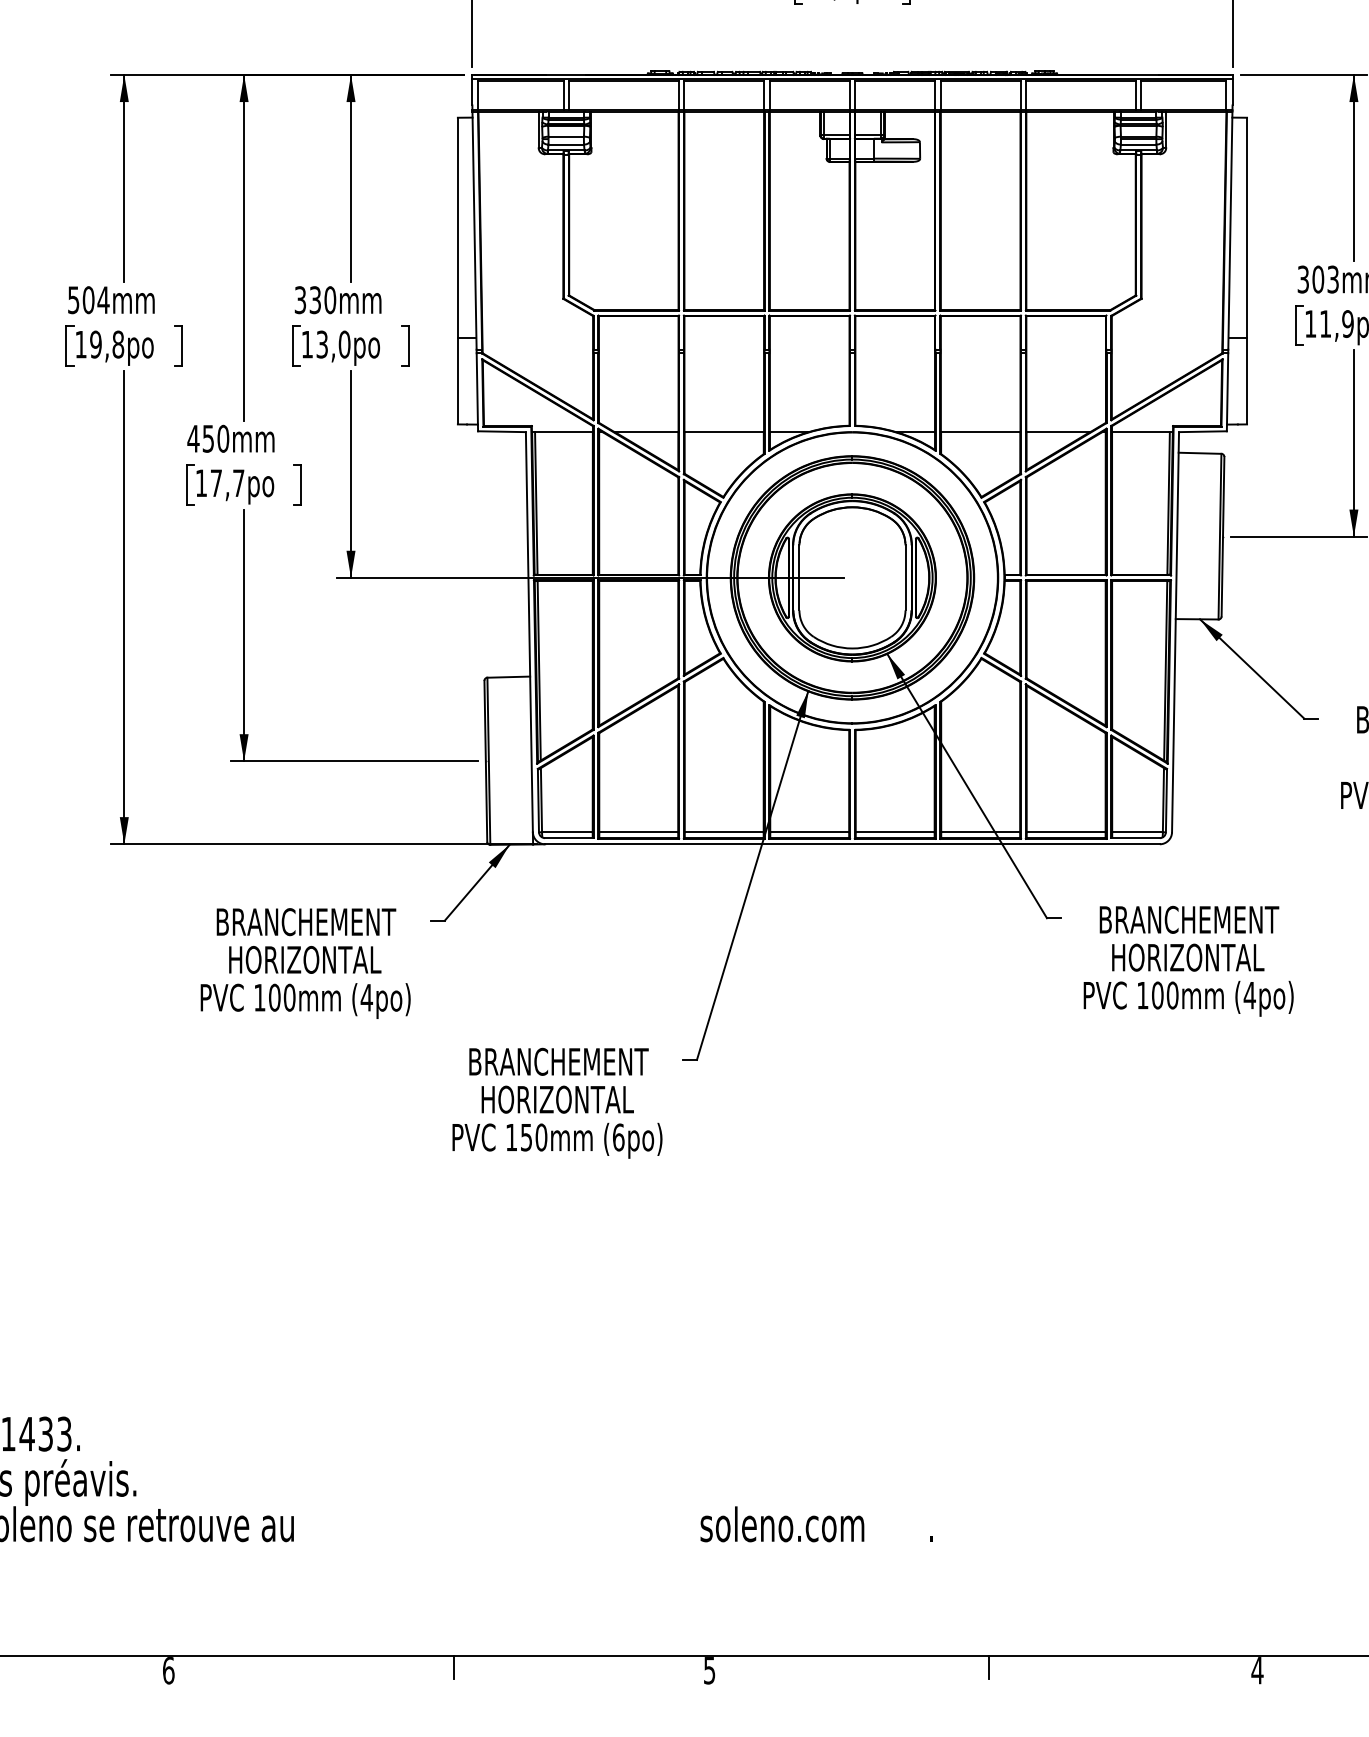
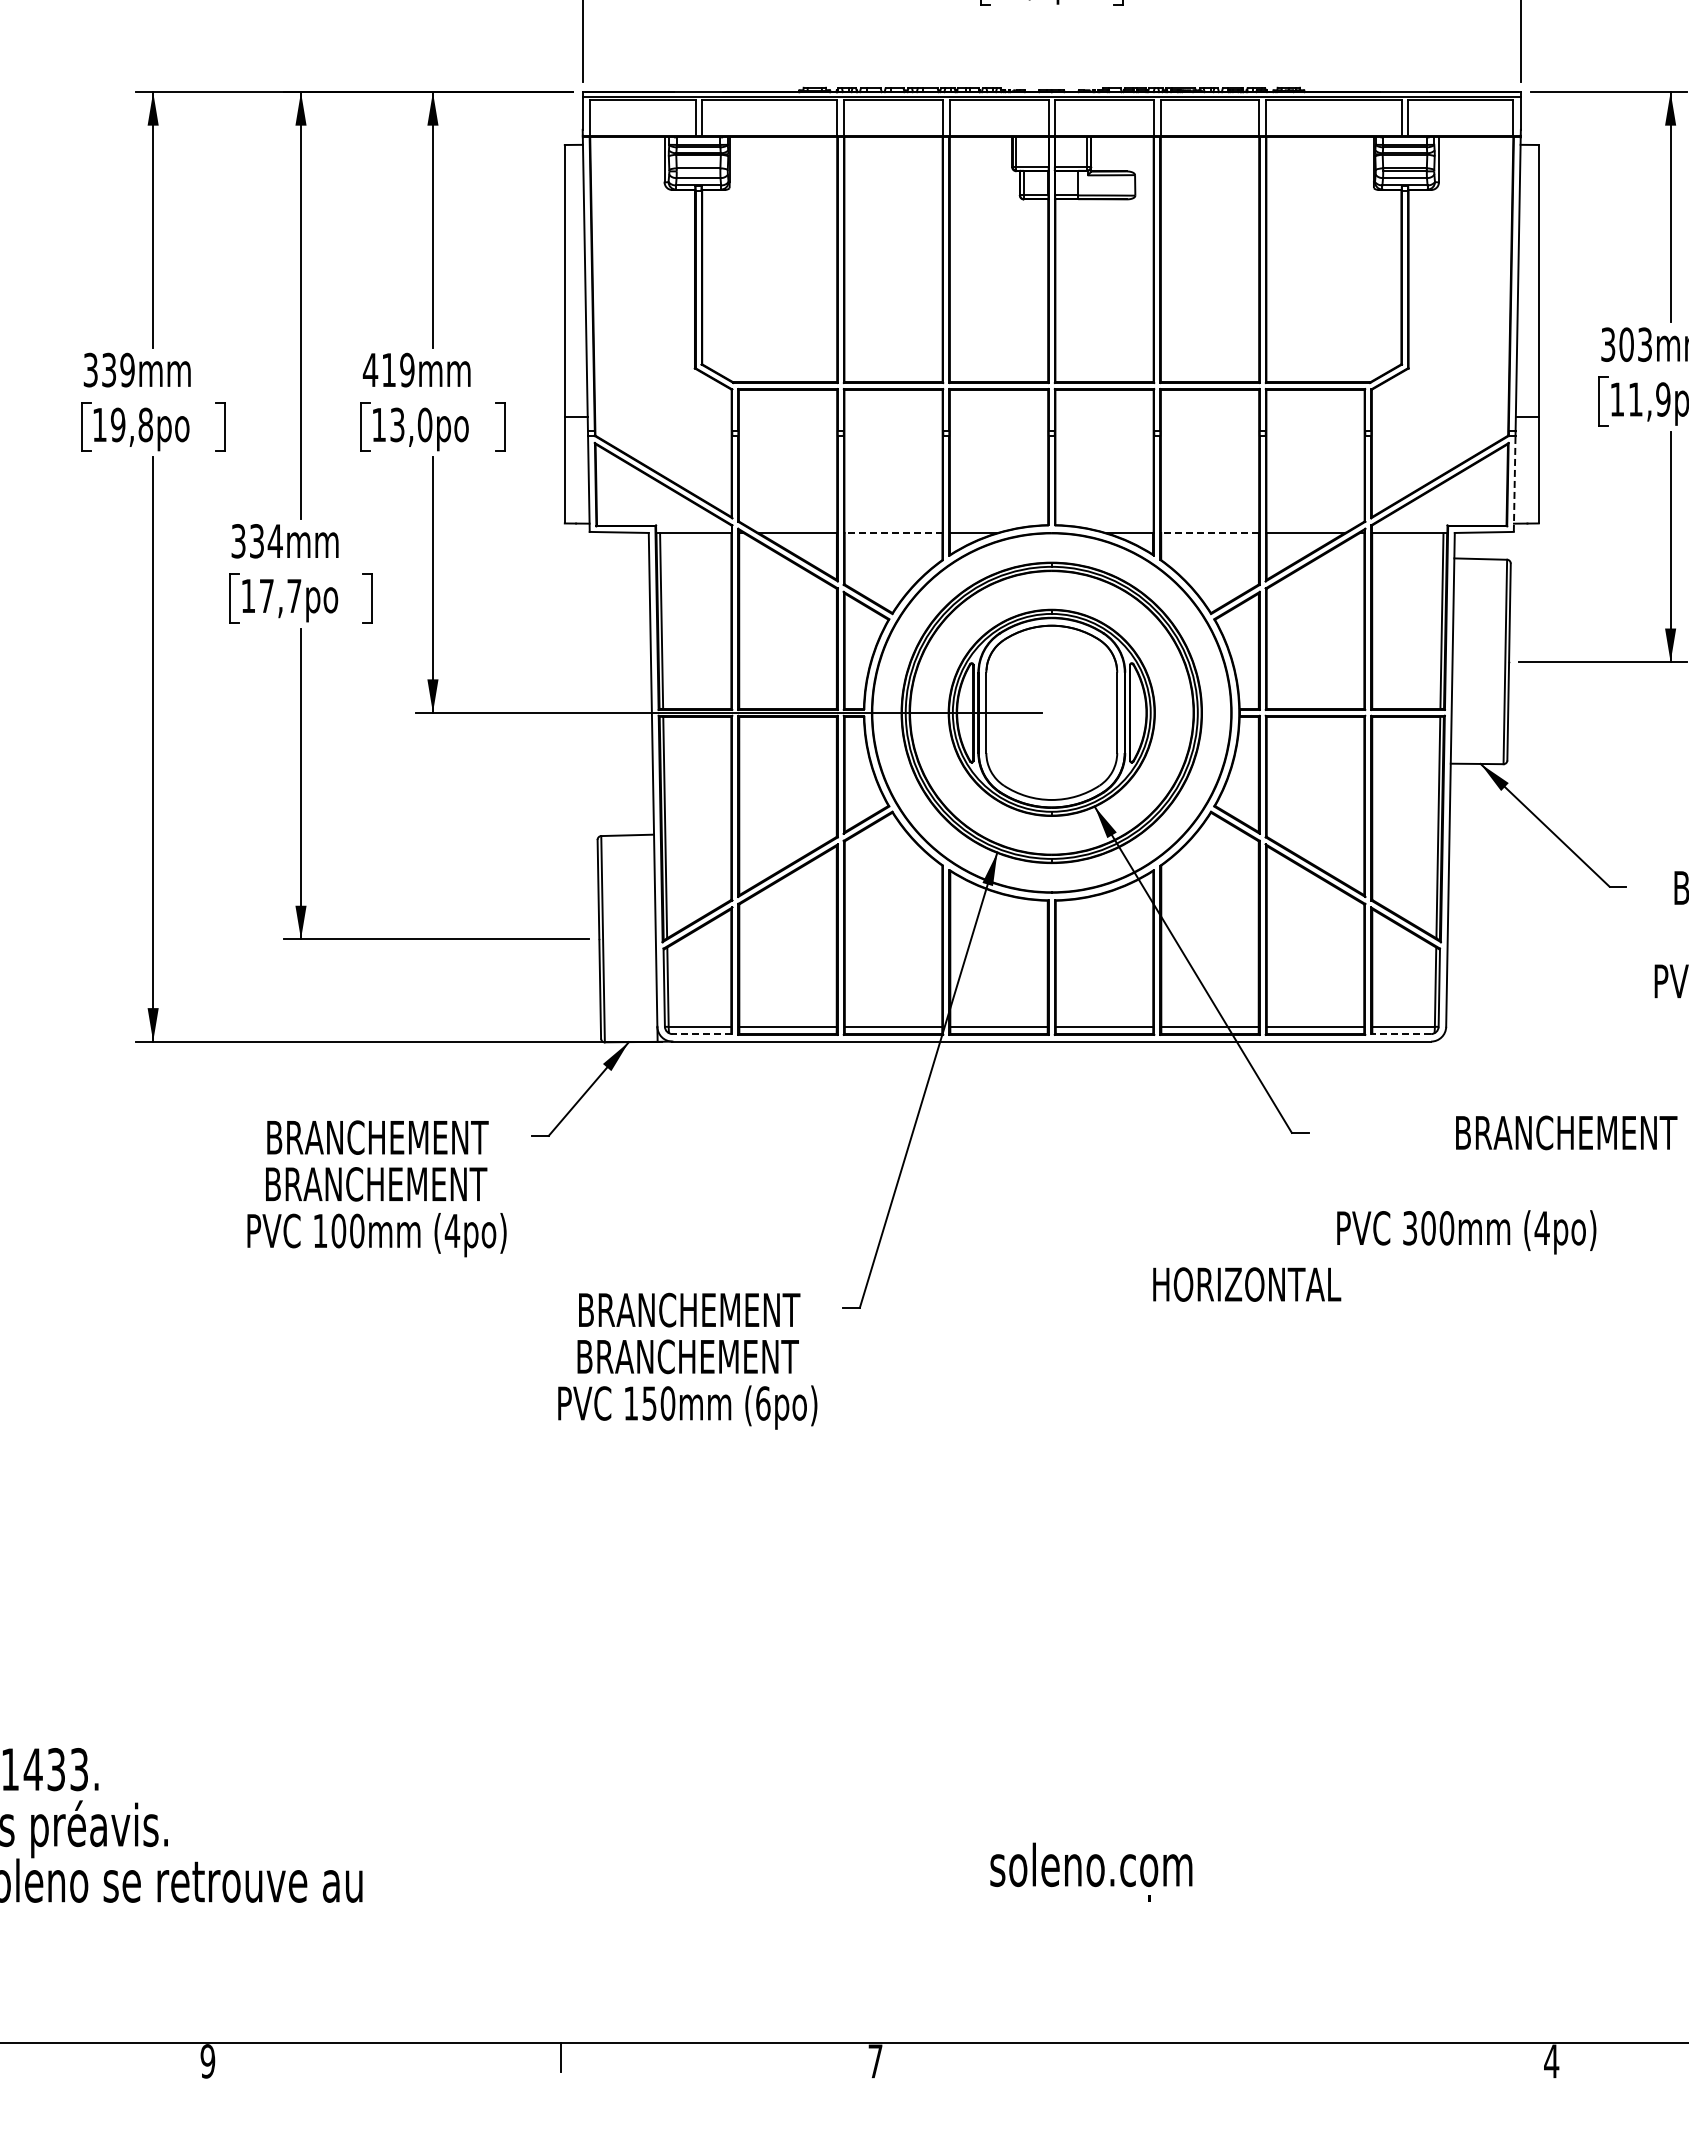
text: (88, 299) -> (109, 369), 504mm -> 339mm
text: (315, 299) -> (388, 369), 330mm -> 419mm
line: (1227, 392) -> (1514, 483), solid -> dashed
line: (724, 431) -> (893, 532), solid -> dashed
line: (980, 431) -> (1209, 532), solid -> dashed
text: (208, 439) -> (256, 541), 450mm -> 334mm
line: (569, 838) -> (702, 1034), solid -> dashed
line: (1135, 838) -> (1401, 1034), solid -> dashed
text: (1189, 919) -> (1566, 1132), moved
text: (1188, 957) -> (1247, 1284), moved
text: (305, 960) -> (376, 1184), HORIZONTAL -> BRANCHEMENT
text: (1143, 995) -> (1410, 1228), 100mm -> 300mm
text: (557, 1099) -> (687, 1356), HORIZONTAL -> BRANCHEMENT
text: (782, 1524) -> (1091, 1864), moved
line: (988, 1667) -> (1219, 2057), removed
text: (168, 1670) -> (207, 2061), 6 -> 9
text: (709, 1670) -> (875, 2061), 5 -> 7

